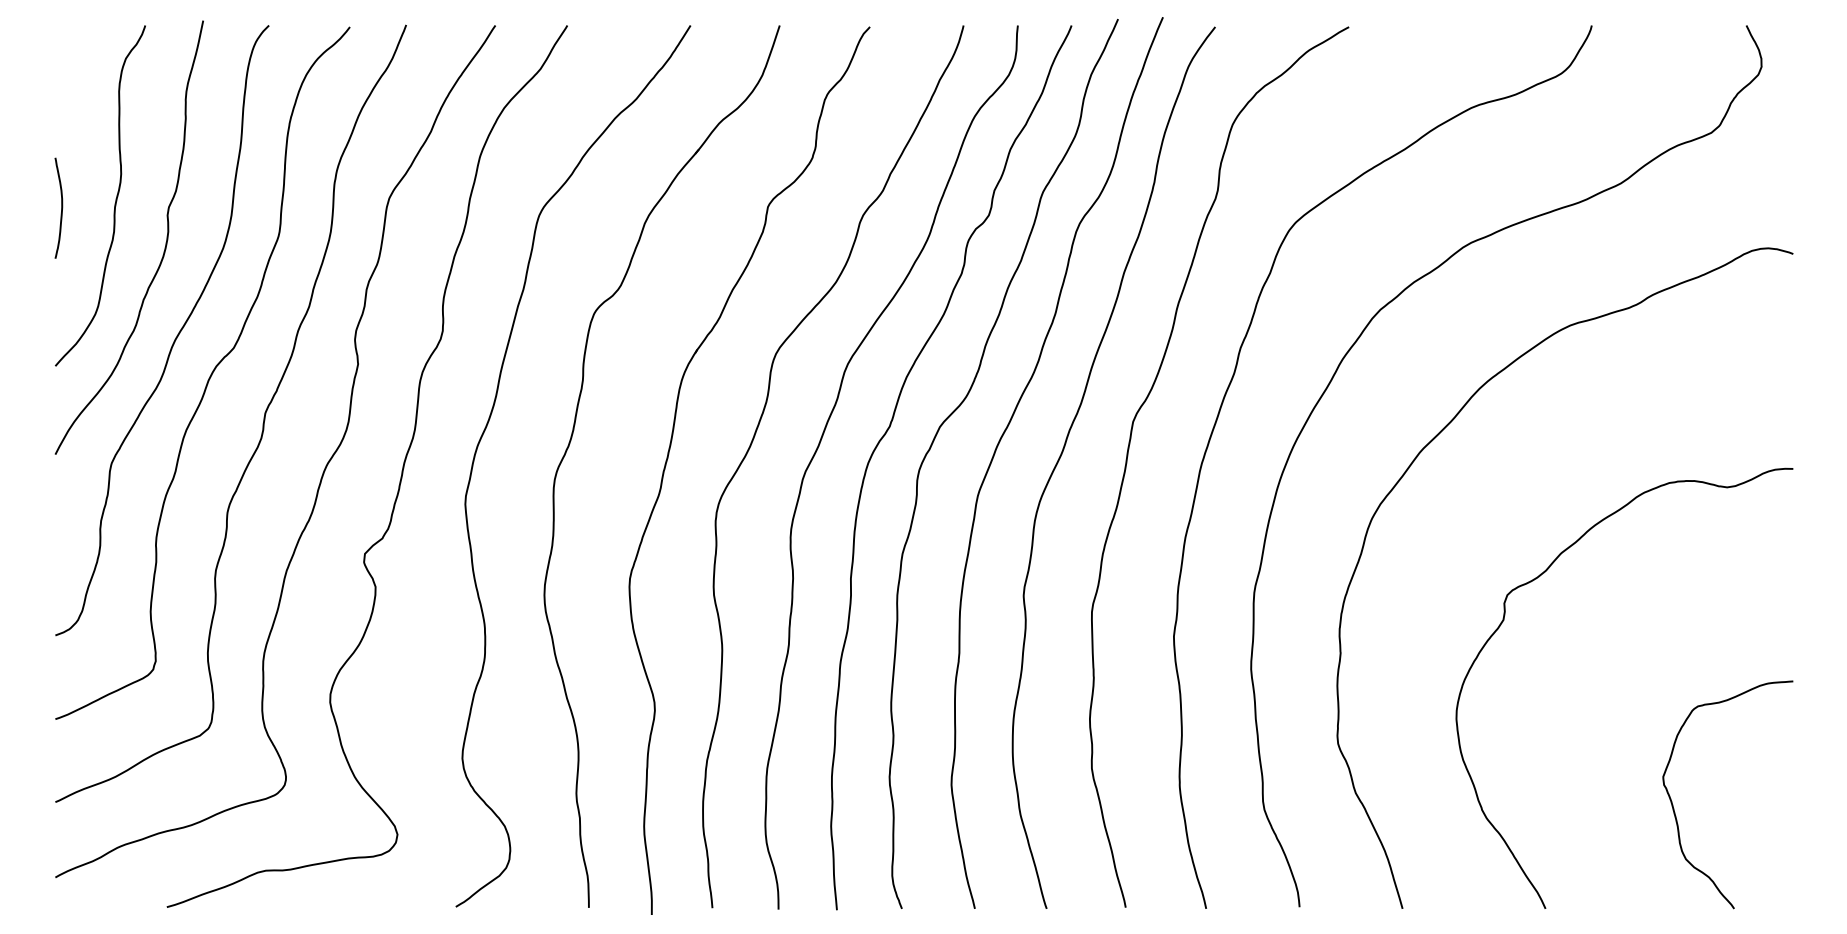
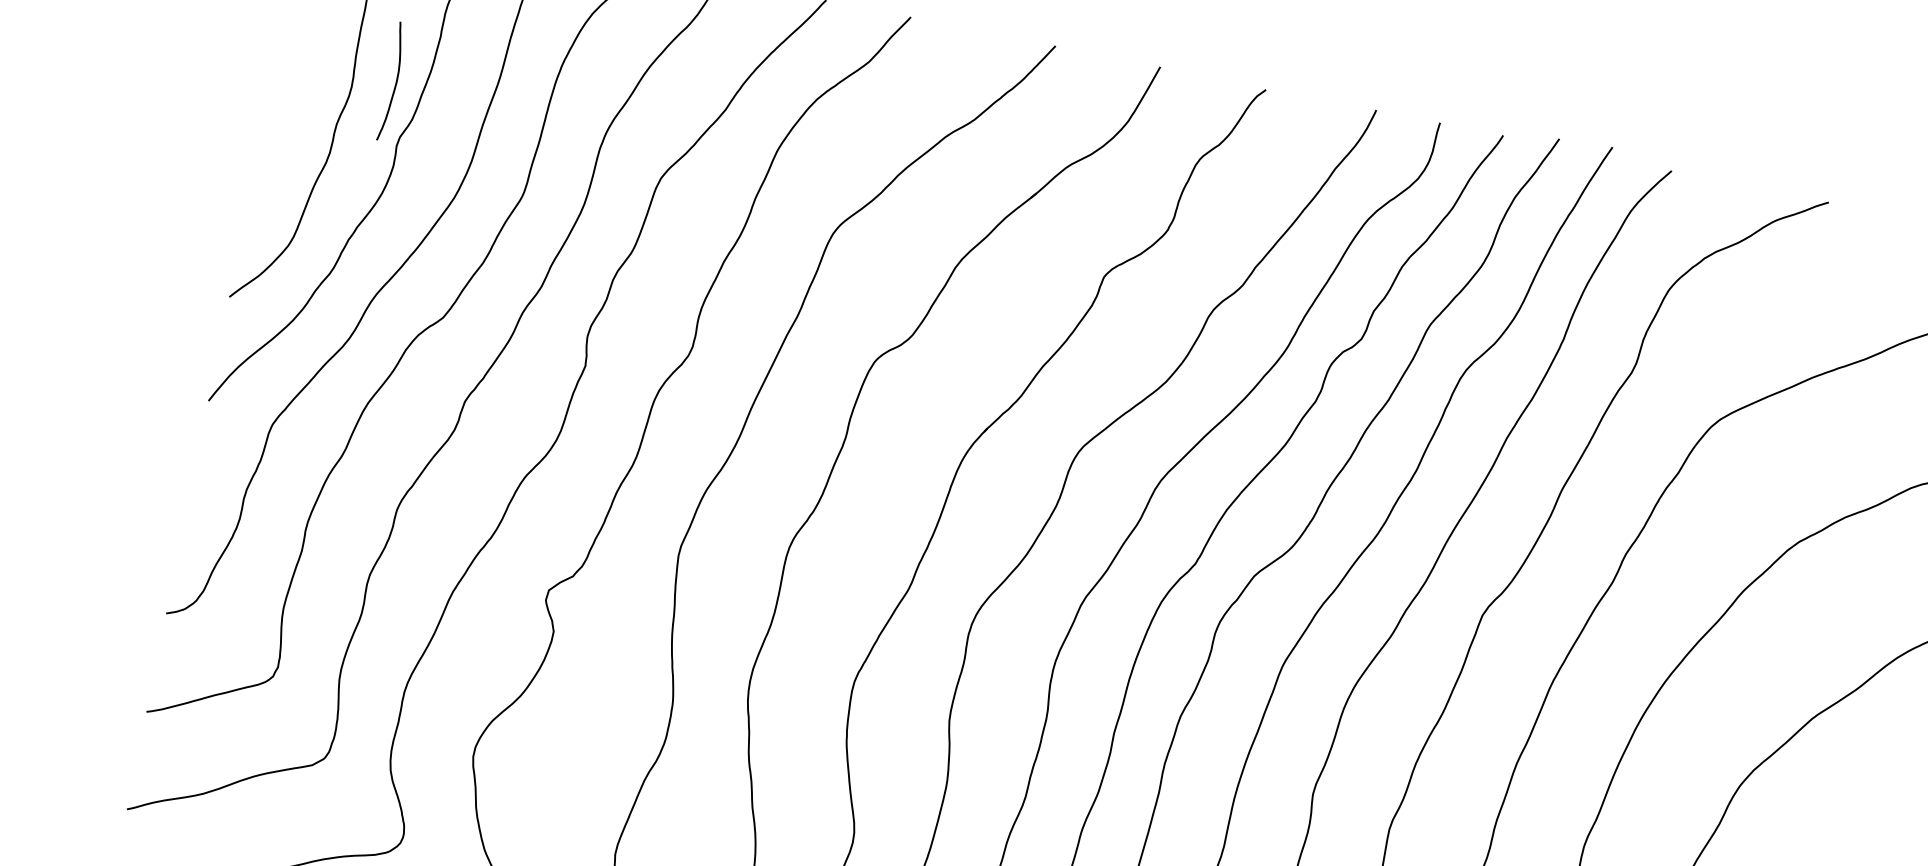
curve: (61, 207) -> (395, 81), moved

